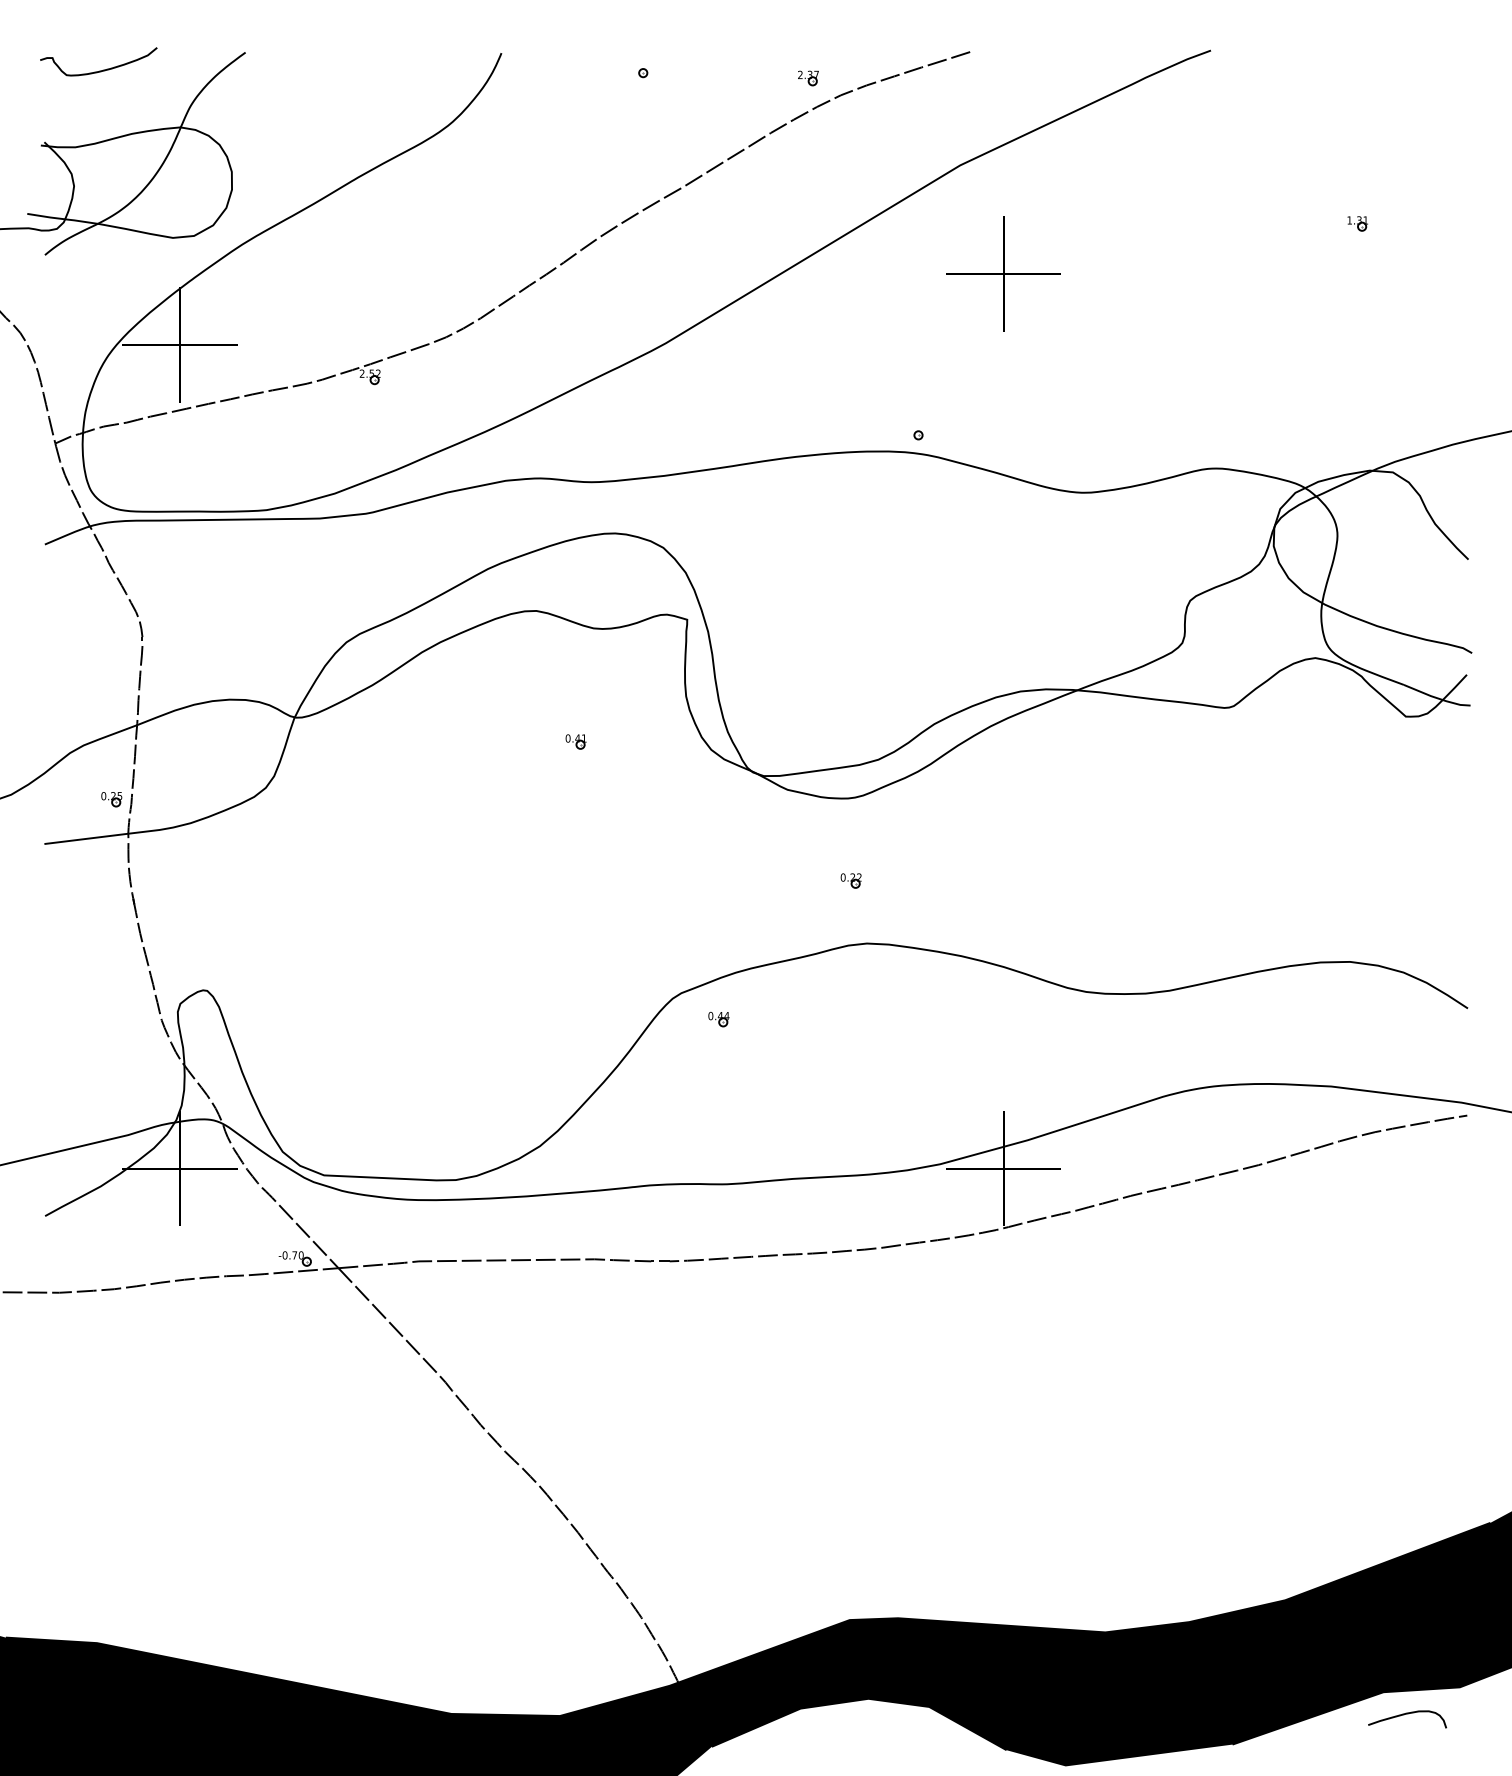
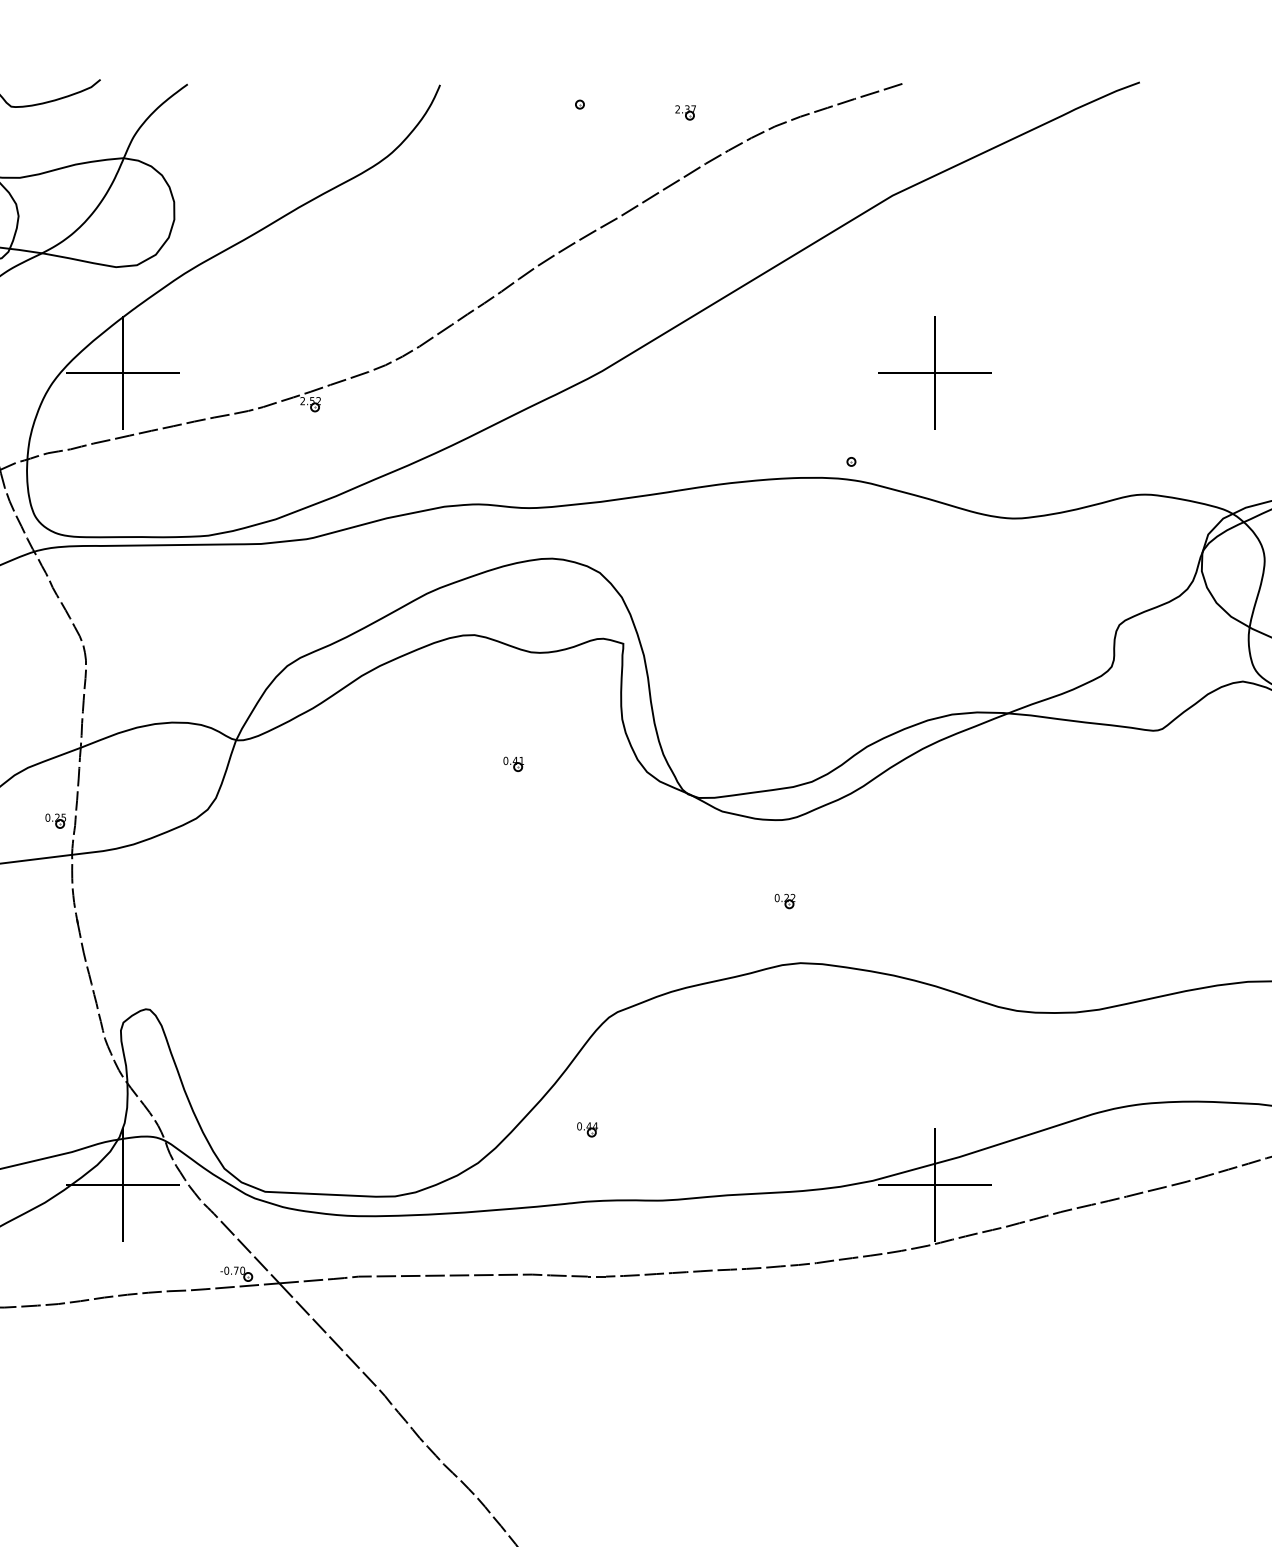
part: (808, 78) -> (685, 112), moved
part: (1003, 273) -> (935, 372), moved
part: (718, 1019) -> (587, 1129), moved

